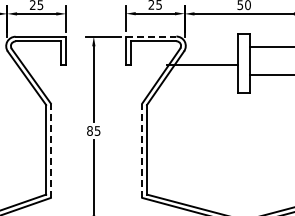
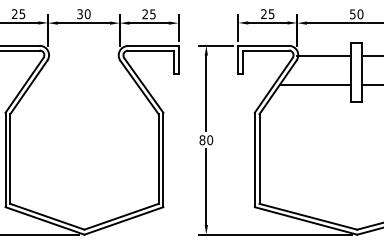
line: (152, 36) -> (264, 45), dashed -> solid
line: (211, 47) -> (323, 56), added
line: (202, 65) -> (314, 84), moved
text: (98, 131) -> (210, 140), 85 -> 80
line: (51, 150) -> (163, 159), dashed -> solid
line: (142, 150) -> (254, 159), dashed -> solid

